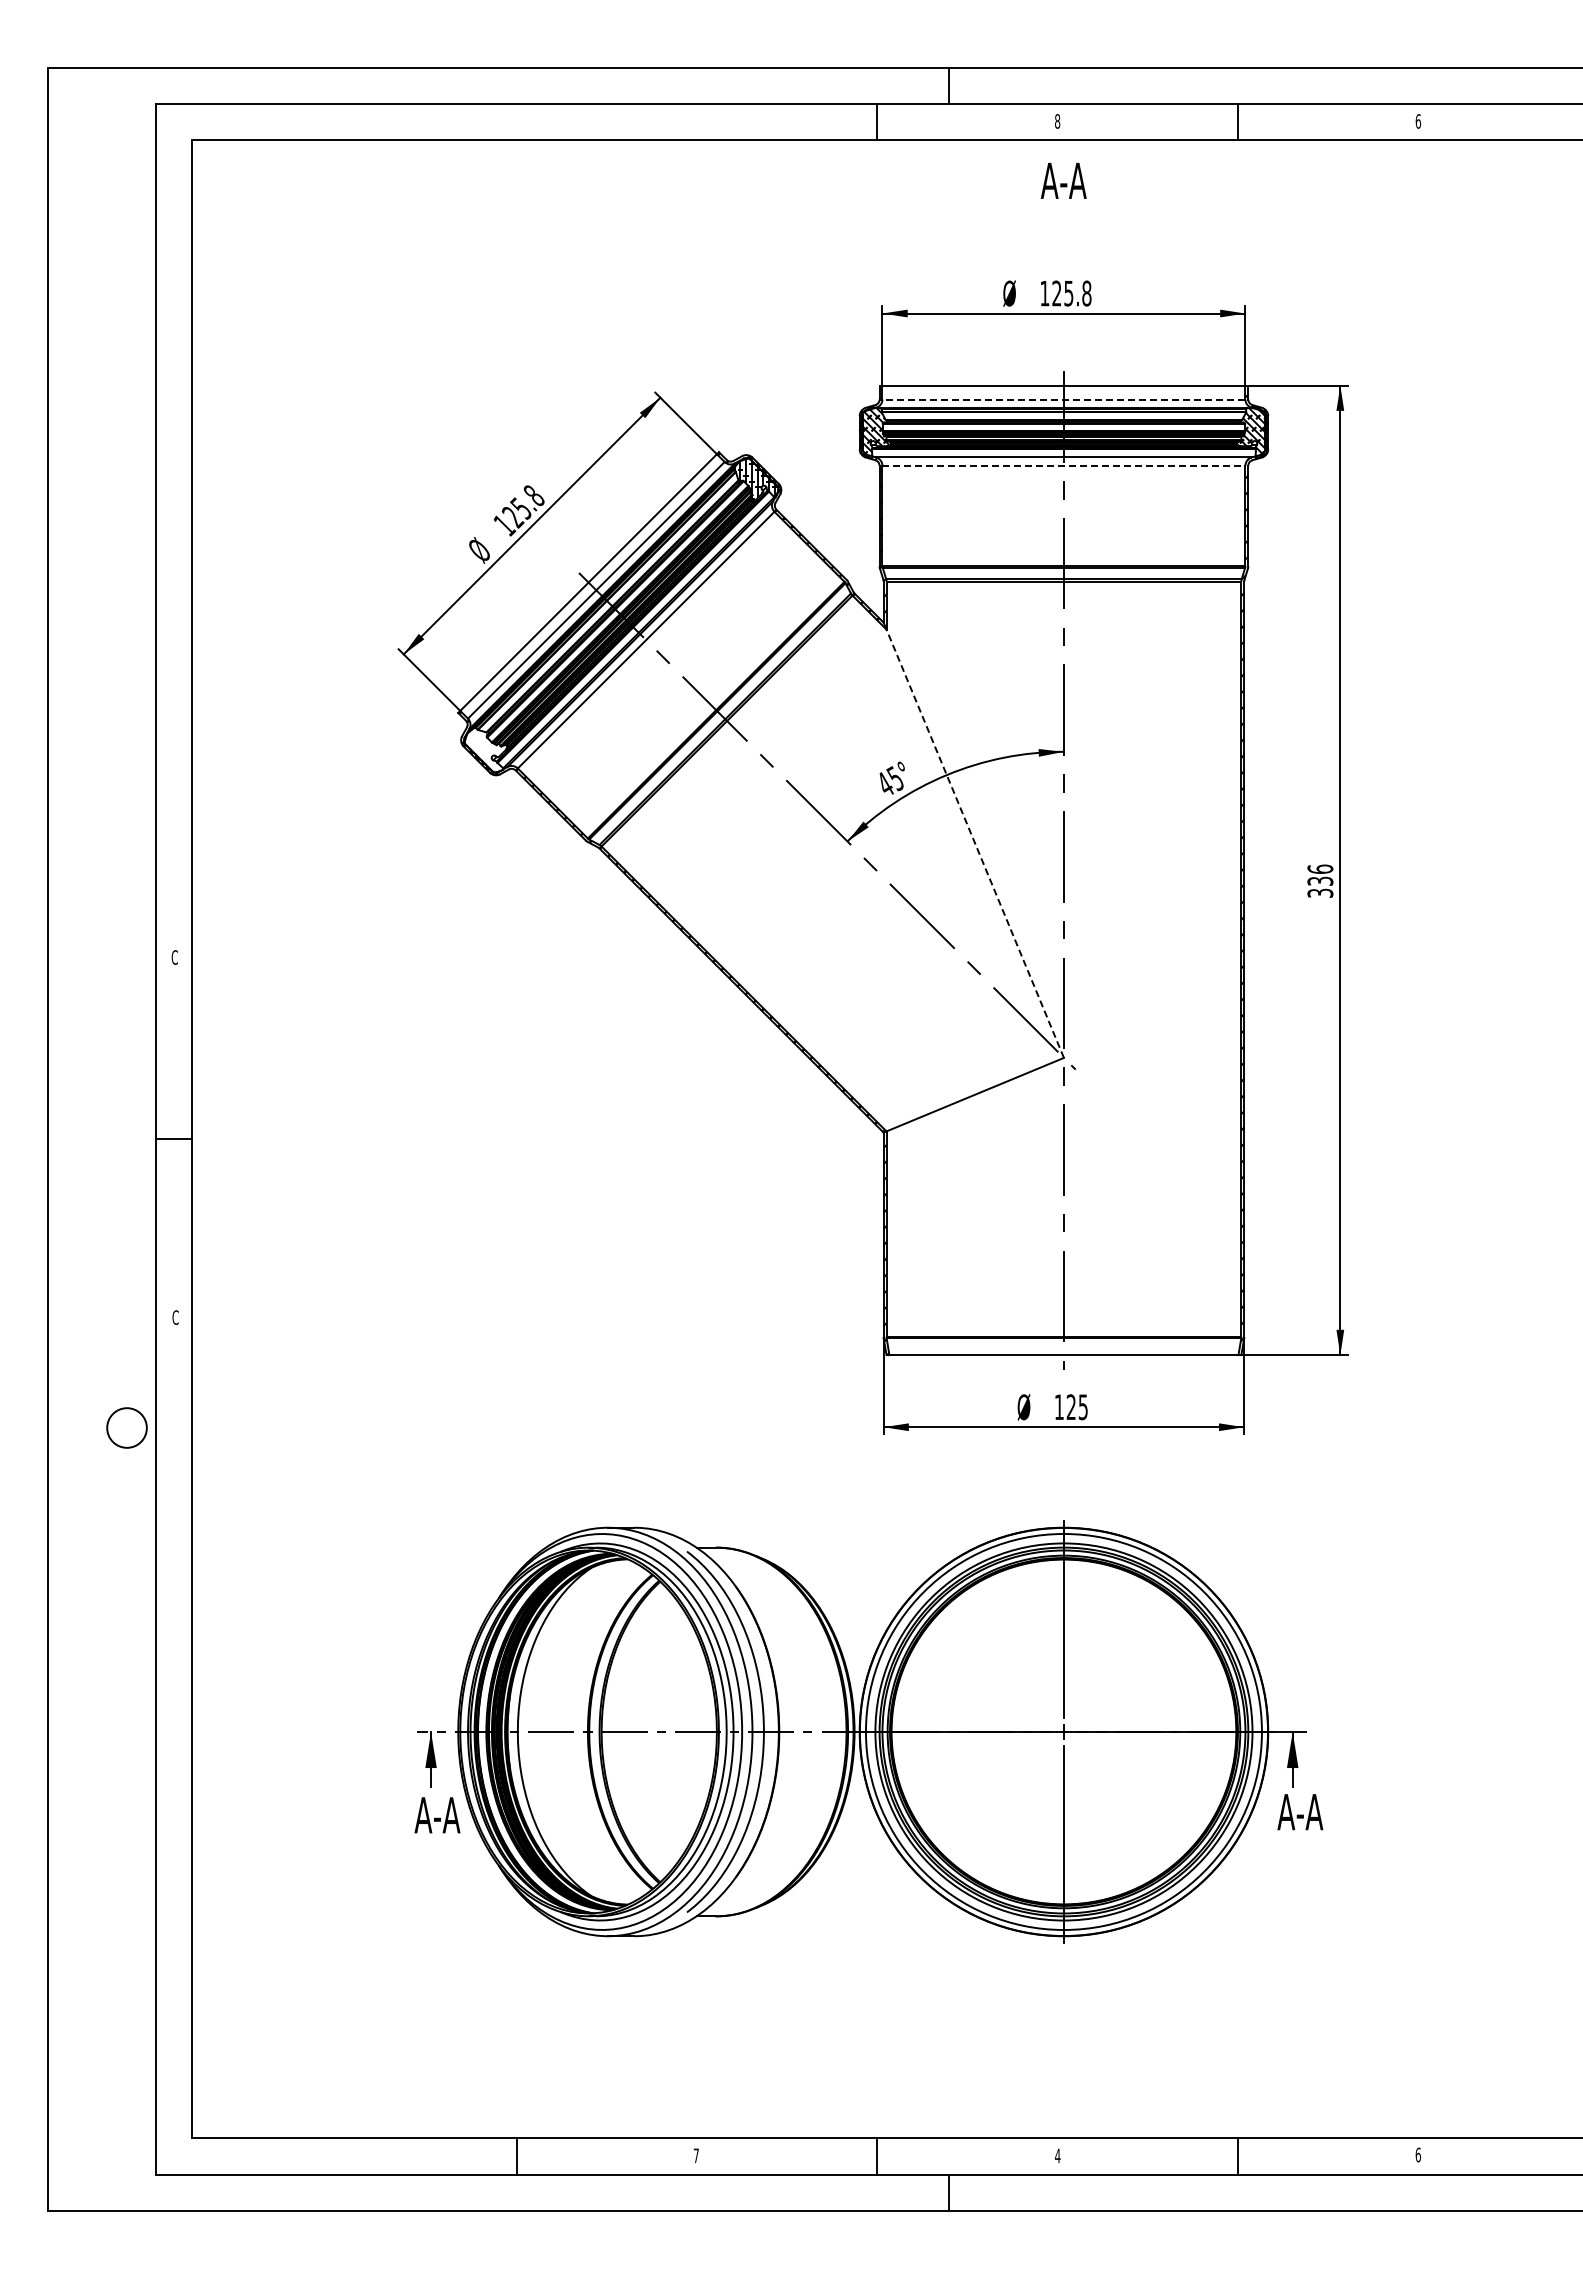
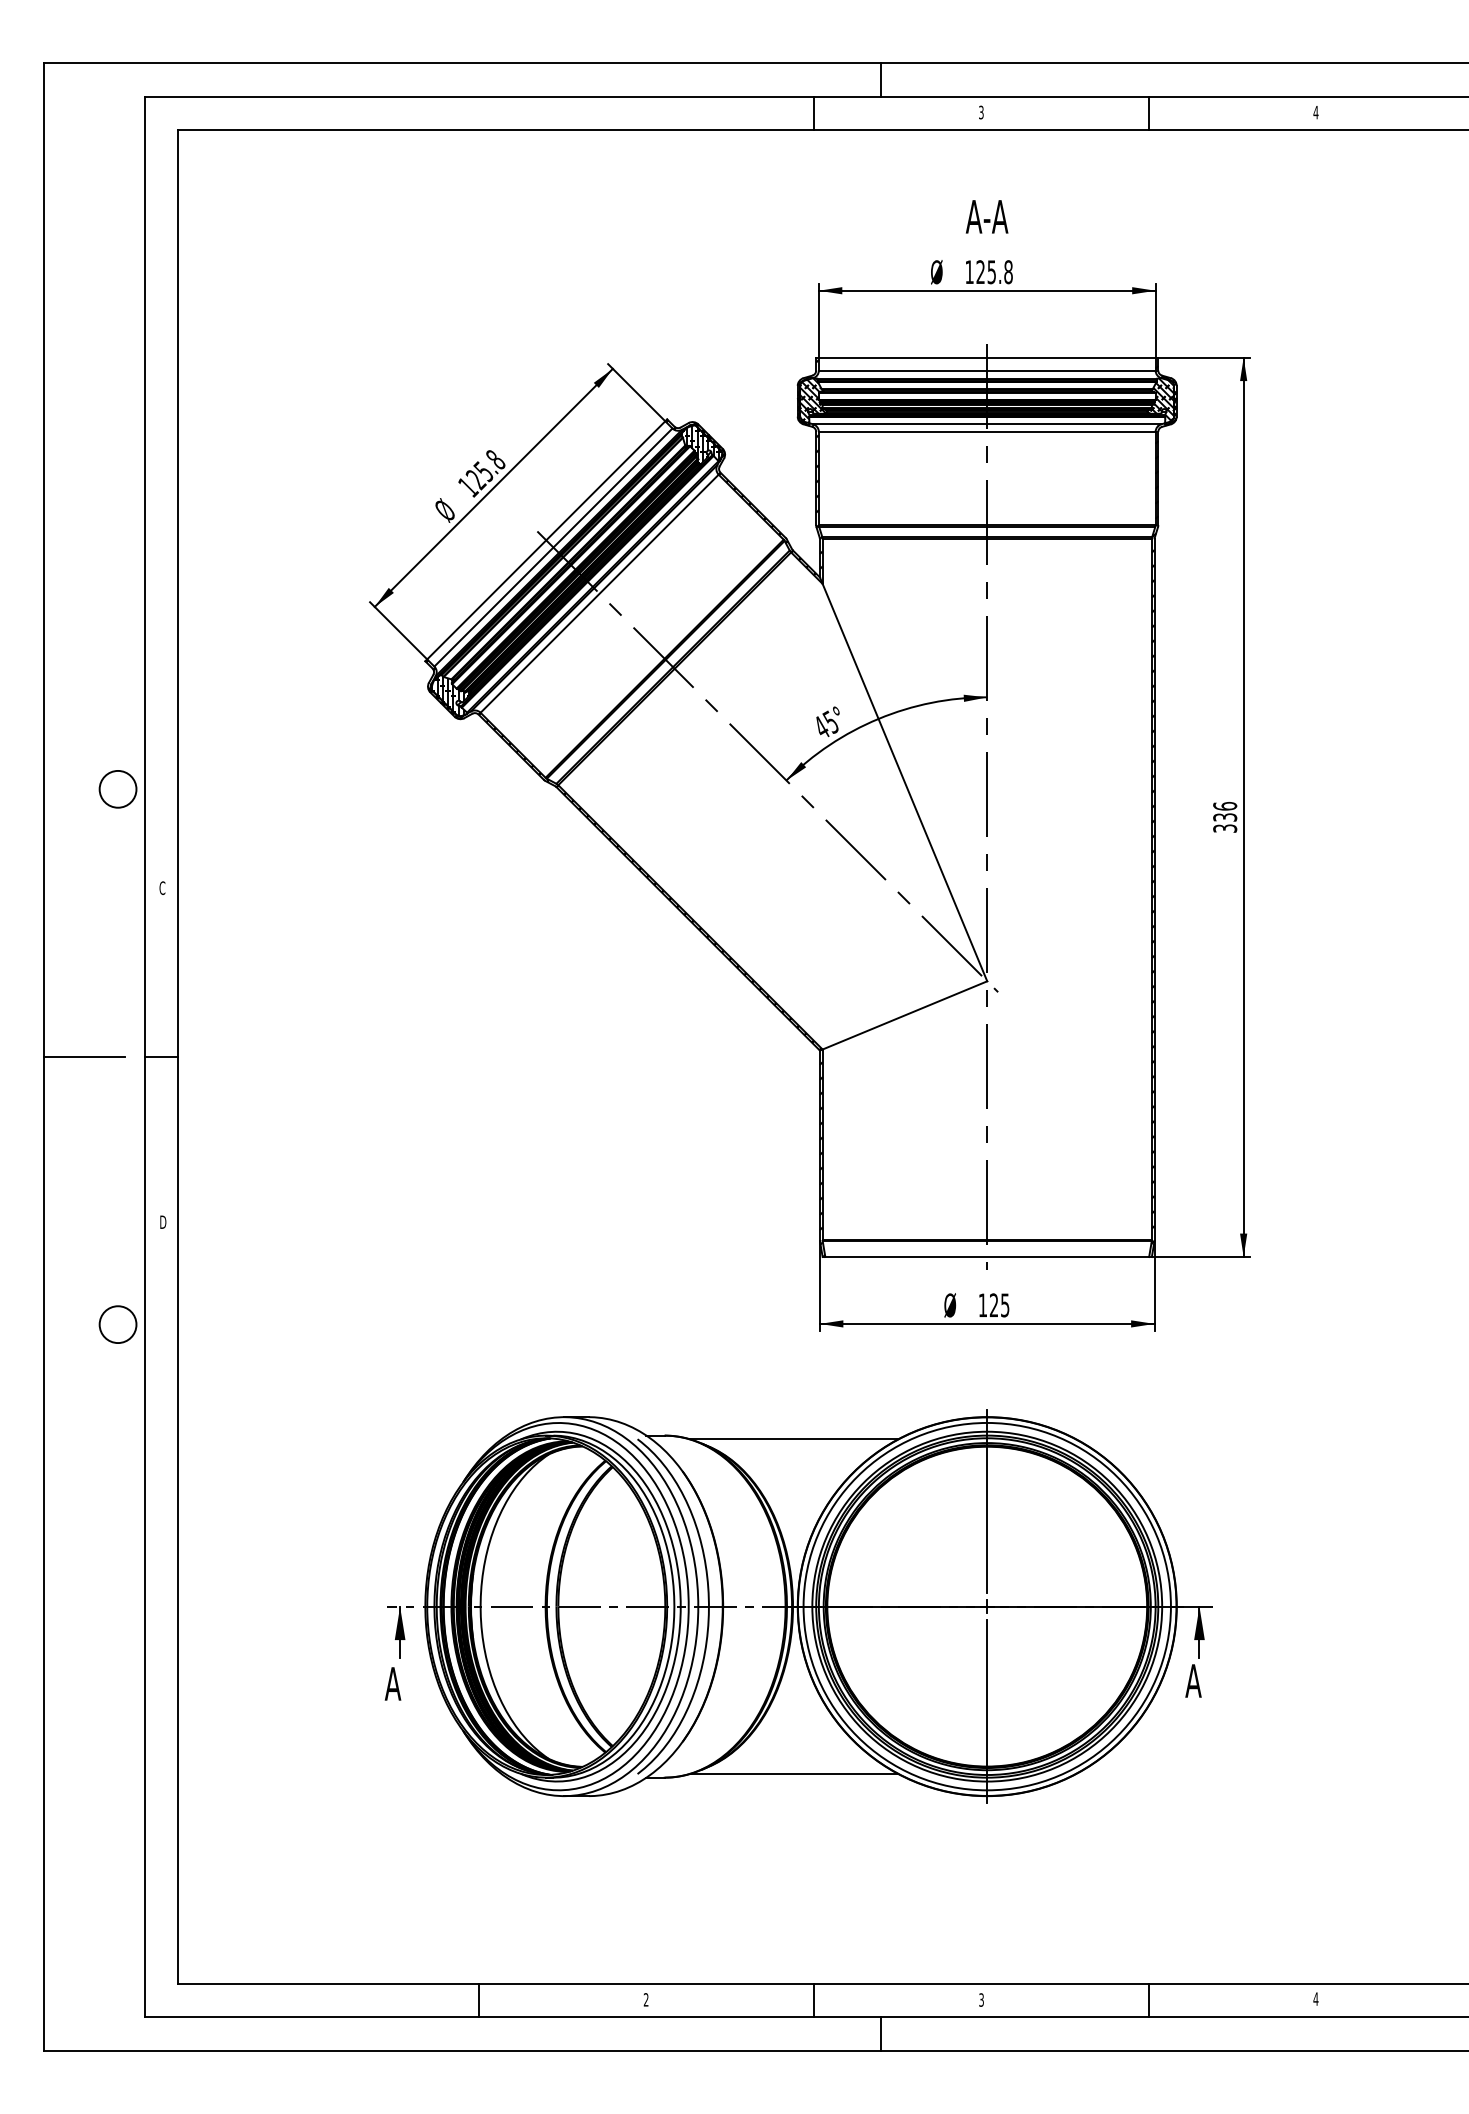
text: (1057, 121) -> (981, 112), 8 -> 3
text: (1418, 121) -> (1316, 112), 6 -> 4
text: (1063, 180) -> (986, 216), moved
line: (1063, 399) -> (986, 370), dashed -> solid
line: (1064, 465) -> (987, 431), dashed -> solid
hatch: (484, 750) -> (449, 696), added
line: (975, 843) -> (905, 782), dashed -> solid
circle: (126, 850) -> (117, 788), added
line: (90, 1139) -> (84, 1057), added
text: (175, 1317) -> (163, 1222), C -> D
line: (855, 1551) -> (793, 1439), added
text: (1309, 1812) -> (1215, 1681), A-A -> A
text: (447, 1815) -> (415, 1684), A-A -> A
line: (855, 1912) -> (793, 1774), added
text: (1418, 2154) -> (1316, 1998), 6 -> 4
text: (695, 2155) -> (645, 1999), 7 -> 2
text: (1057, 2155) -> (981, 1999), 4 -> 3

